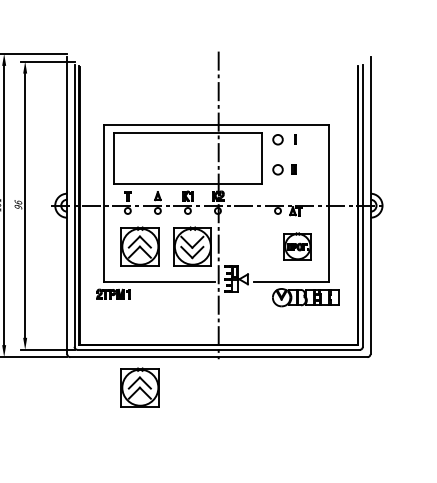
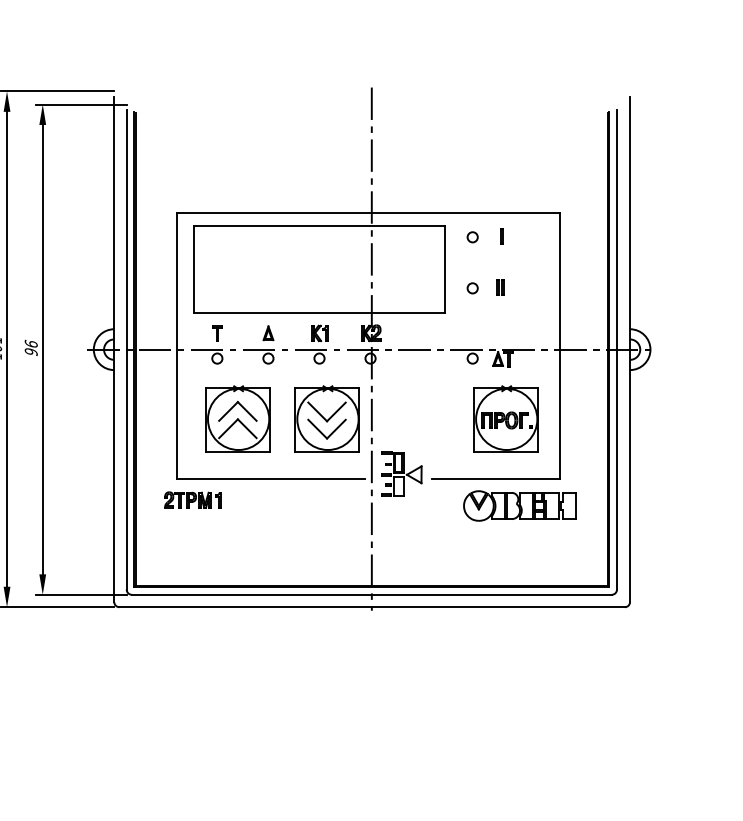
circle: (277, 139) -> (471, 237), size x0.62
circle: (277, 169) -> (471, 288), size x0.62
part: (297, 246) -> (505, 419), size x1.43
part: (139, 387) -> (237, 658), removed

